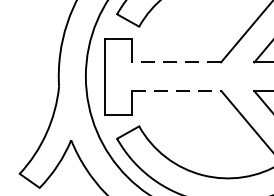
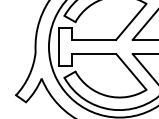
line: (175, 61) -> (93, 39), dashed -> solid
line: (177, 91) -> (94, 54), dashed -> solid

